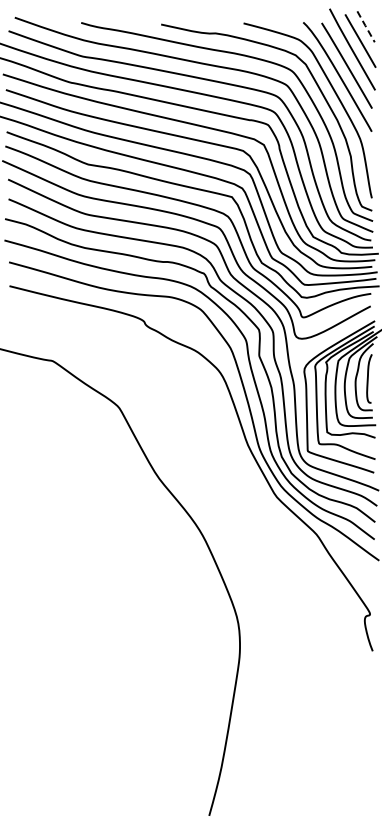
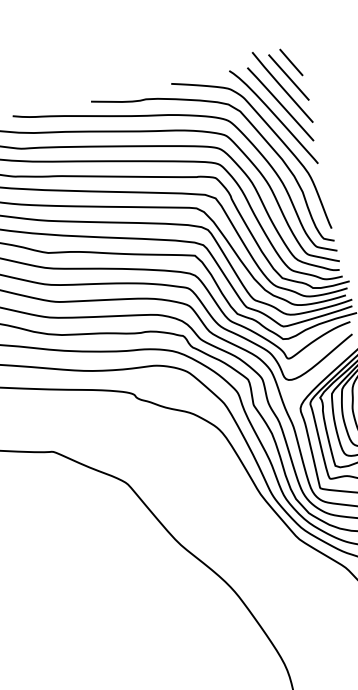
line: (365, 26) -> (290, 62), dashed -> solid

